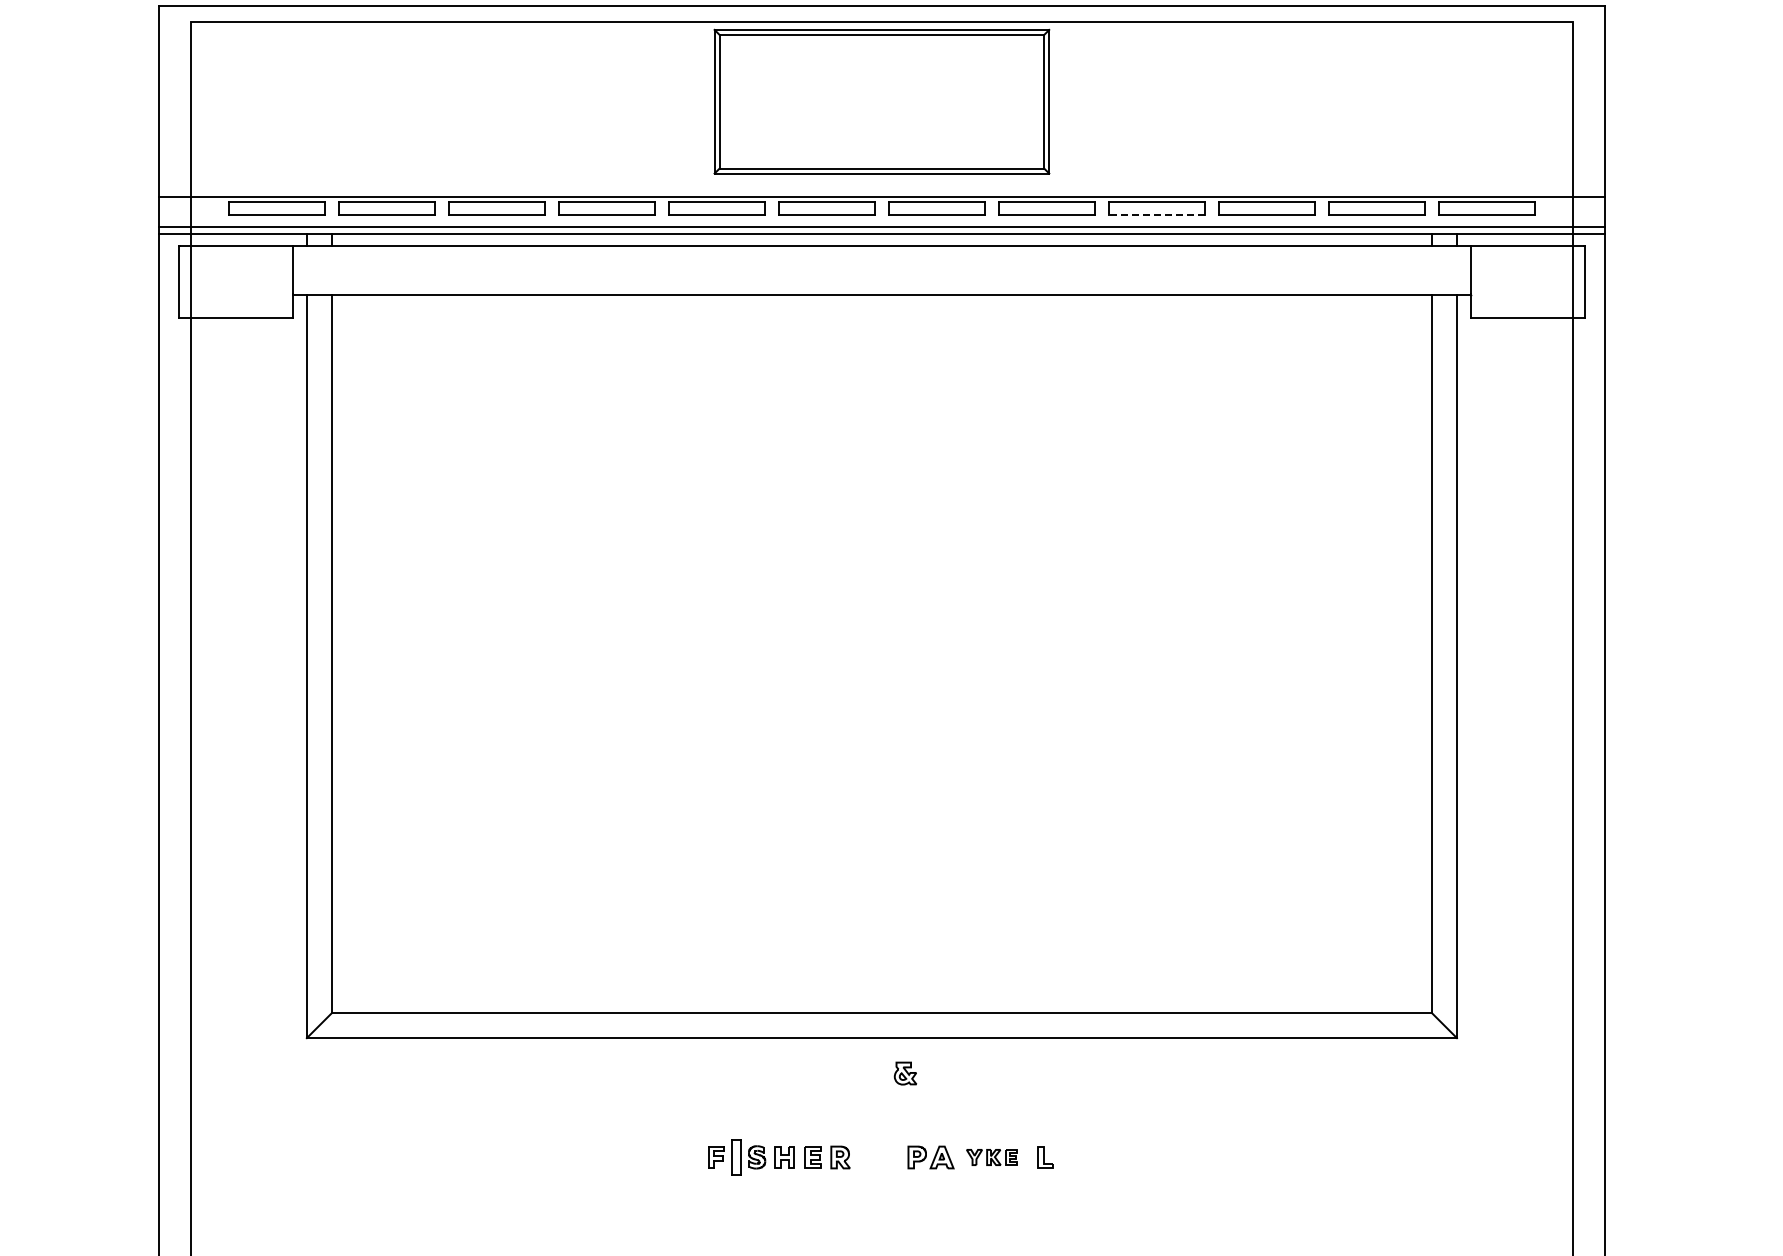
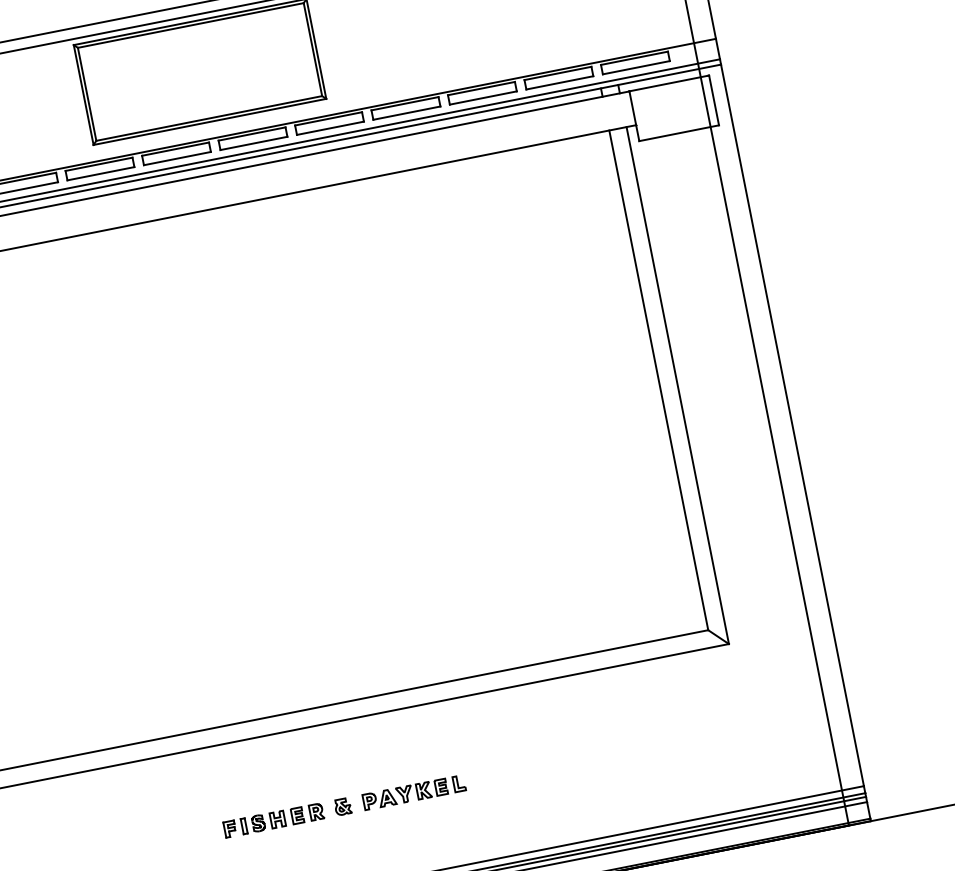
line: (1156, 215) -> (406, 113), dashed -> solid
part: (905, 1073) -> (343, 806), moved
part: (736, 1157) -> (244, 826), size x0.62
part: (991, 1157) -> (421, 791), size x1.43

